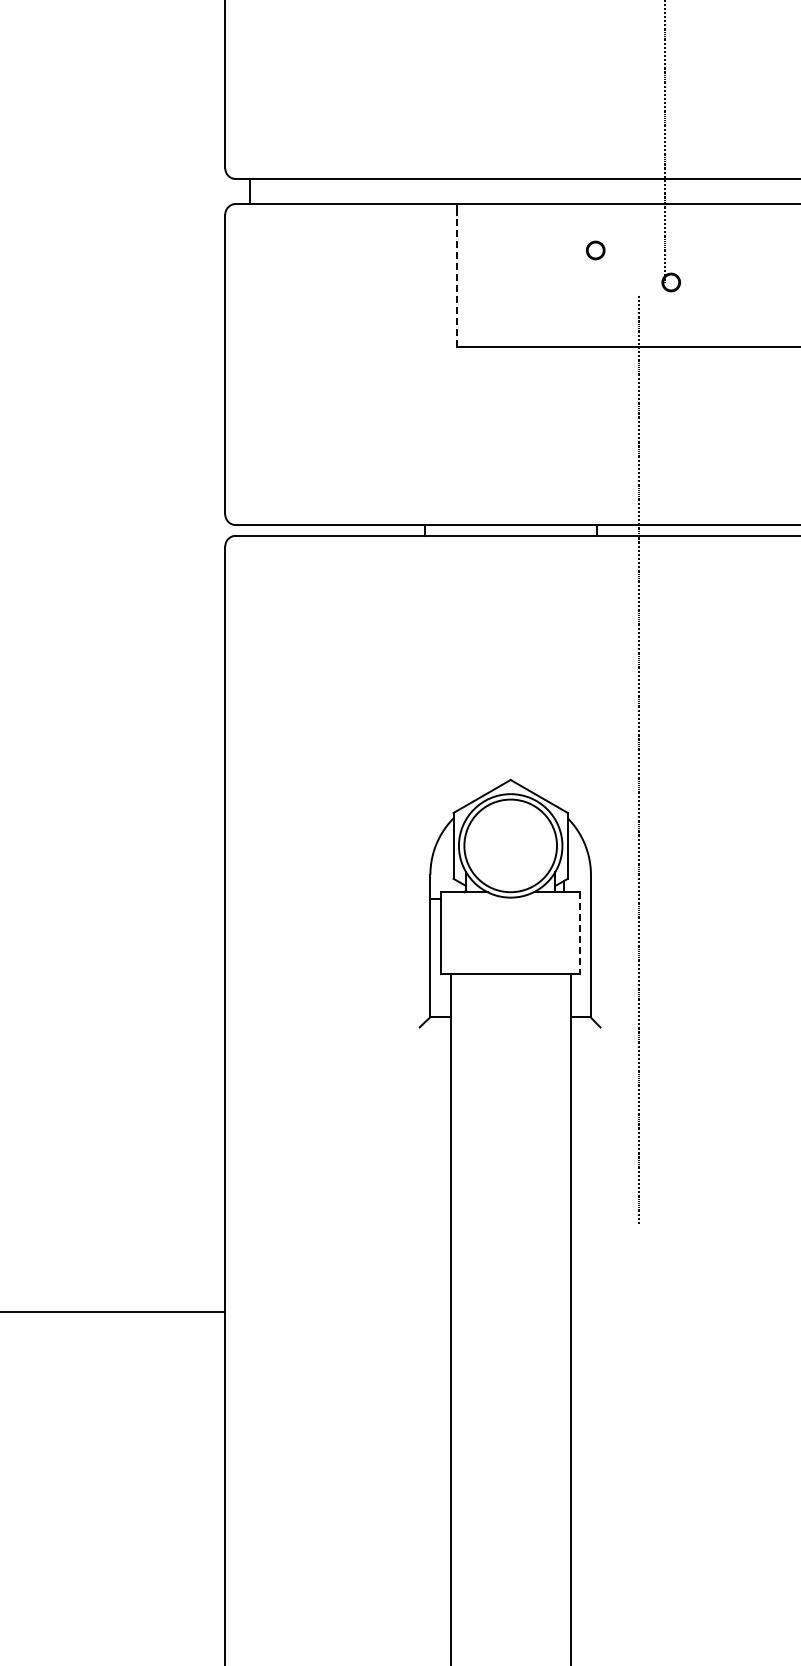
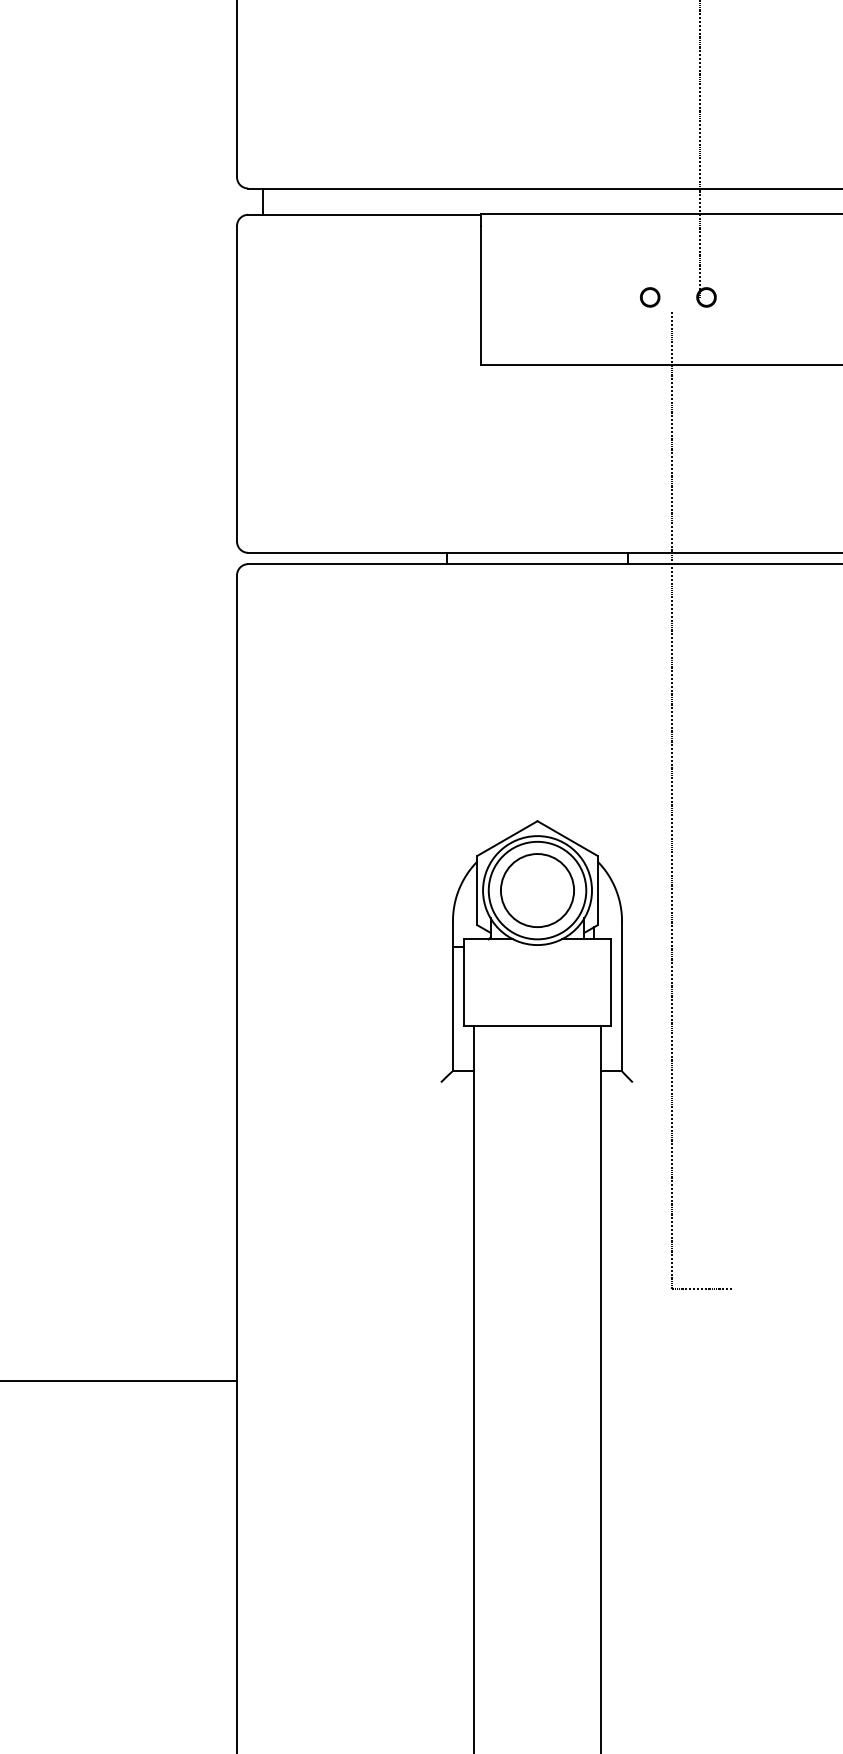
part: (595, 250) -> (649, 297), moved
line: (457, 280) -> (481, 295), dashed -> solid
circle: (510, 845) -> (537, 890), added
line: (580, 933) -> (611, 982), dashed -> solid
line: (666, 1223) -> (701, 1288), added

